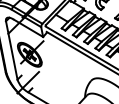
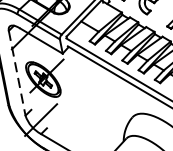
line: (11, 50) -> (16, 73), solid -> dashed

